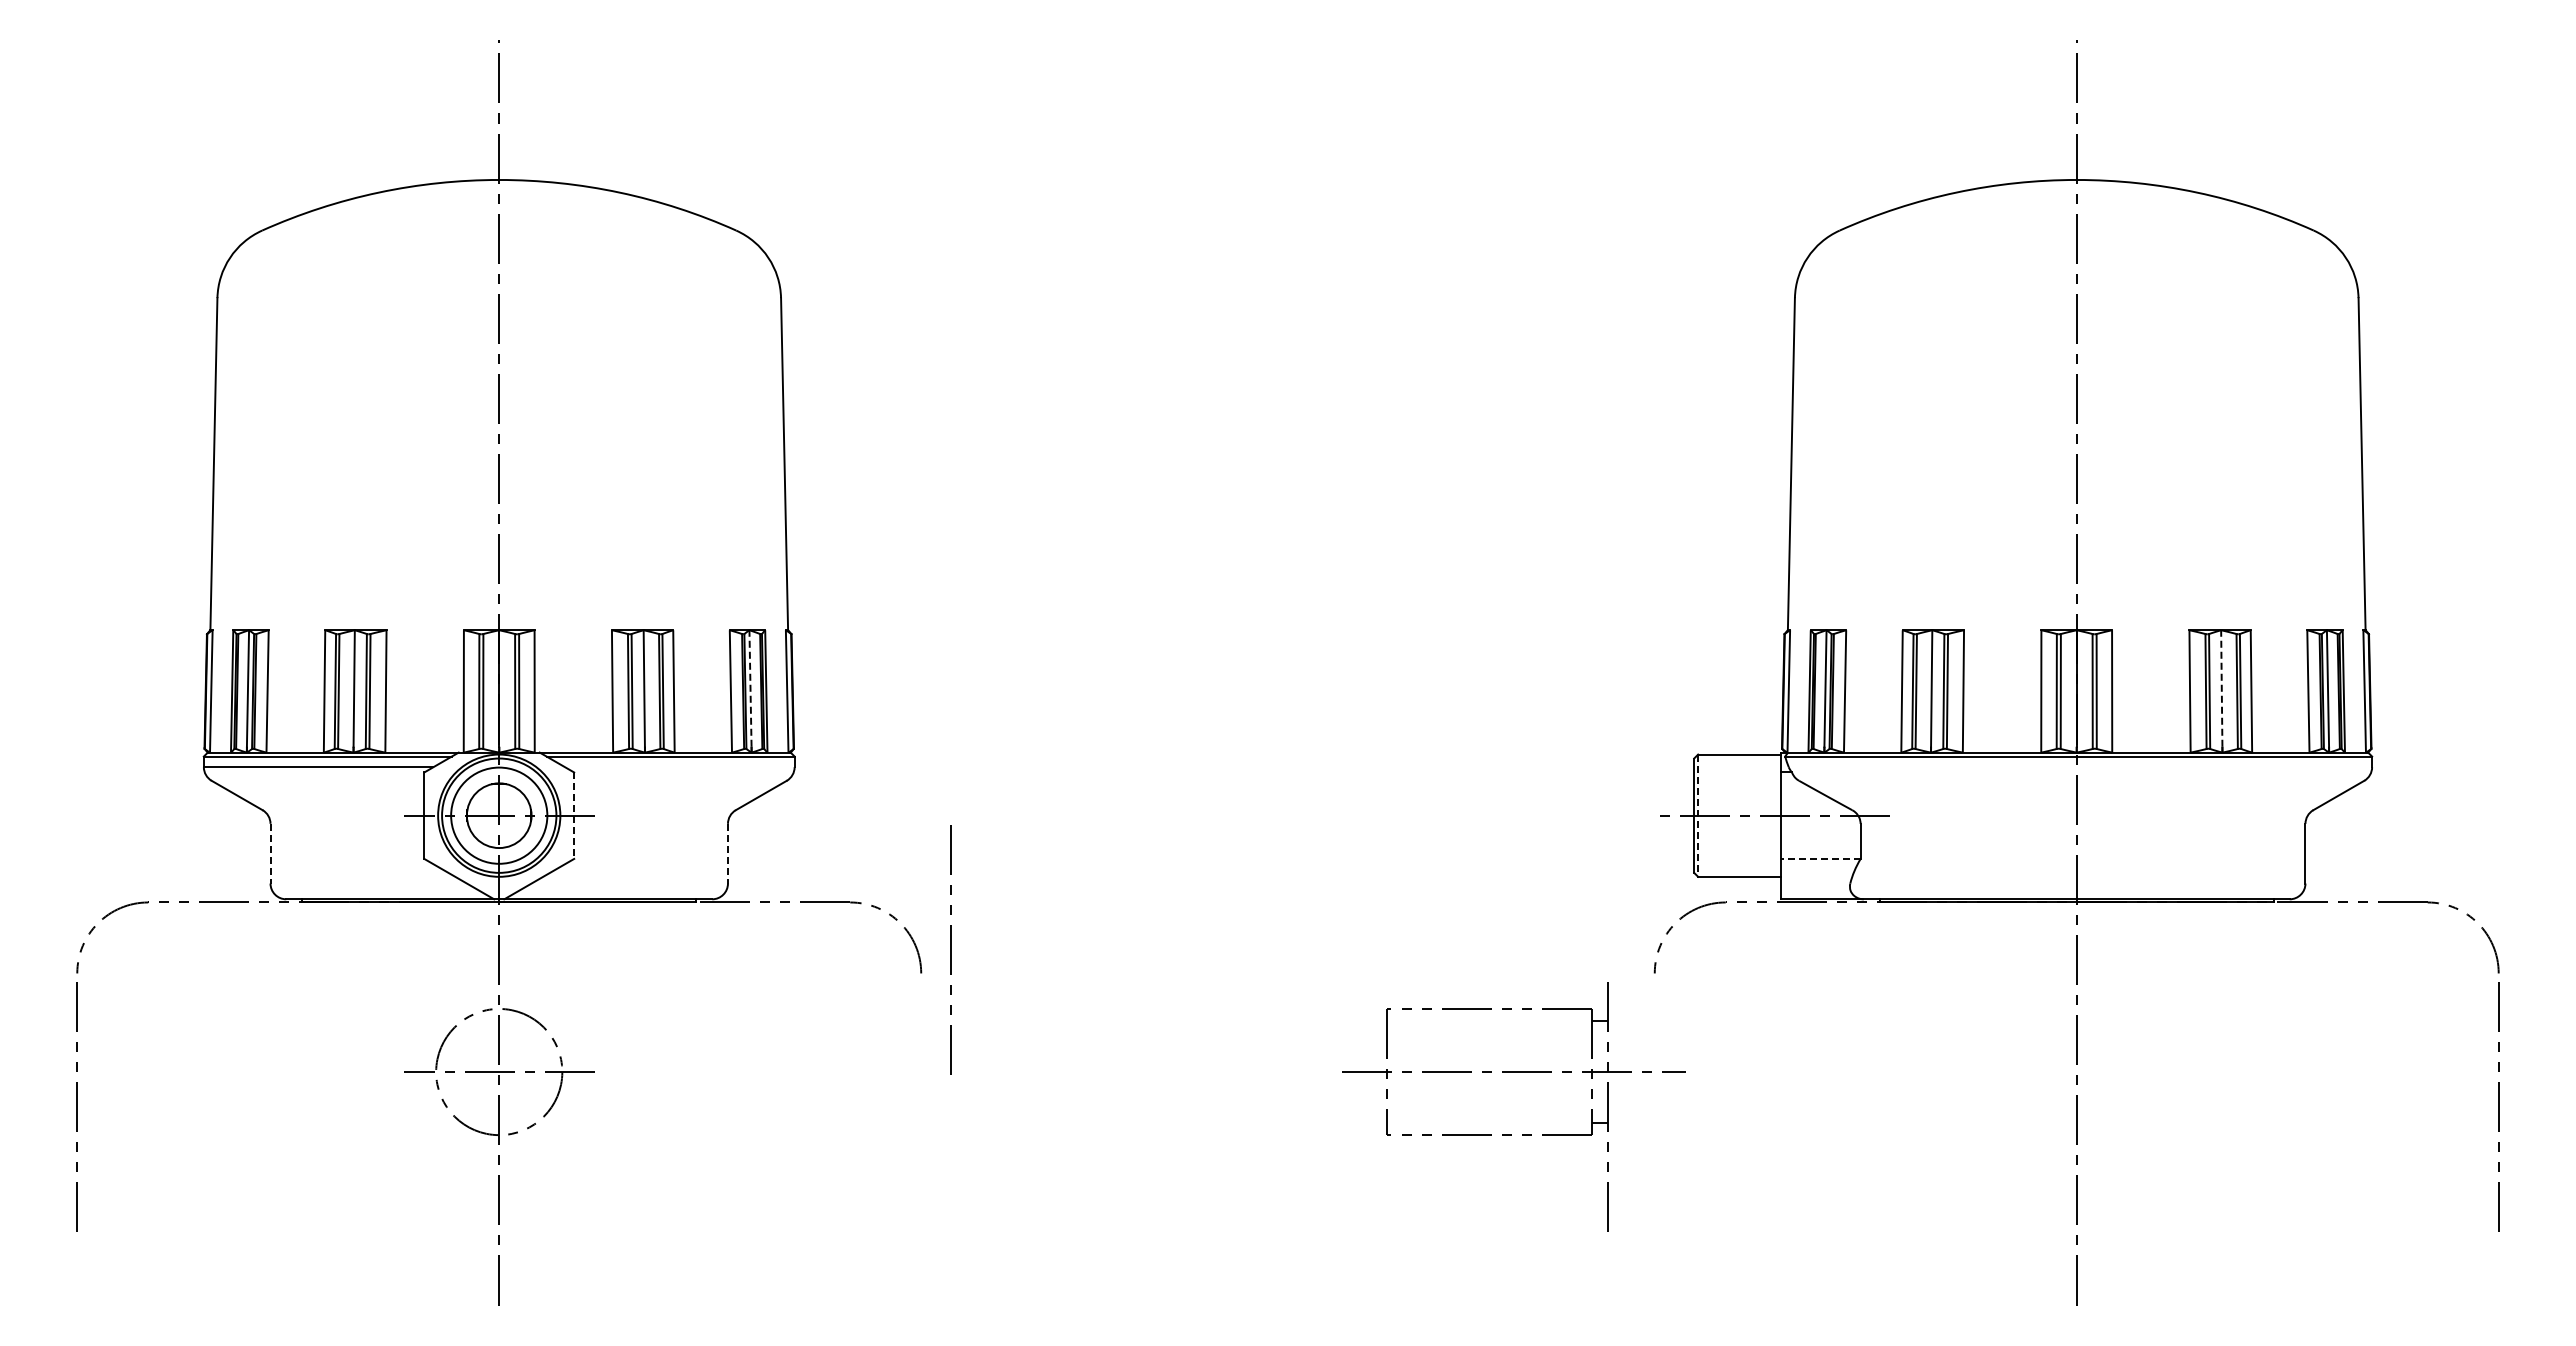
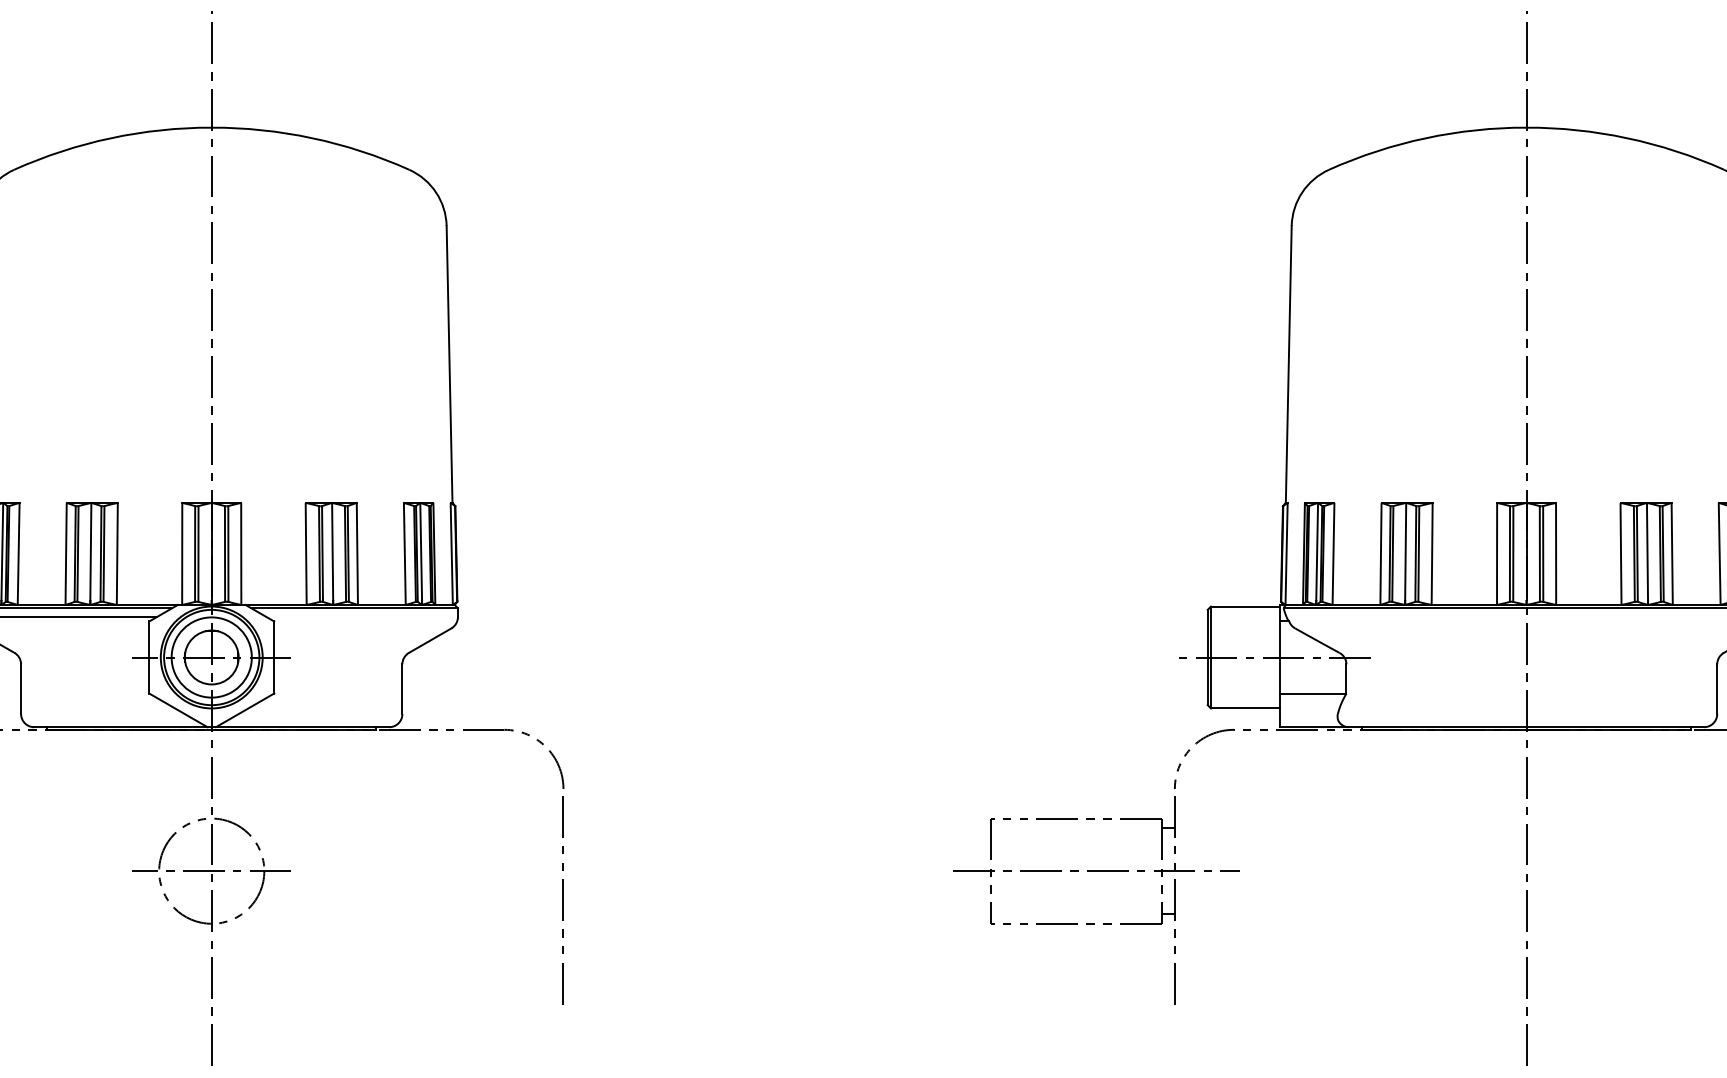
line: (750, 688) -> (421, 551), dashed -> solid
line: (2221, 688) -> (1647, 551), dashed -> solid
line: (574, 816) -> (274, 658), dashed -> solid
line: (1698, 816) -> (1211, 658), dashed -> solid
line: (270, 853) -> (21, 689), dashed -> solid
line: (727, 853) -> (401, 689), dashed -> solid
line: (1820, 858) -> (1313, 693), dashed -> solid
line: (950, 949) -> (562, 899), moved
part: (1511, 1134) -> (1094, 923), moved

